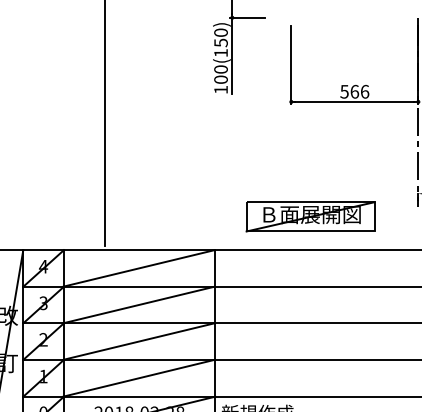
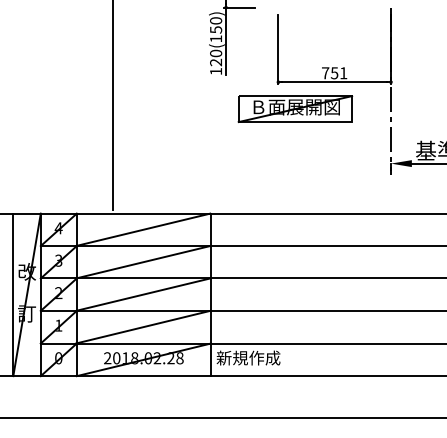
text: (221, 79) -> (216, 62), 100(150) -> 120(150)
text: (354, 92) -> (334, 73), 566 -> 751
part: (310, 216) -> (295, 108), moved

